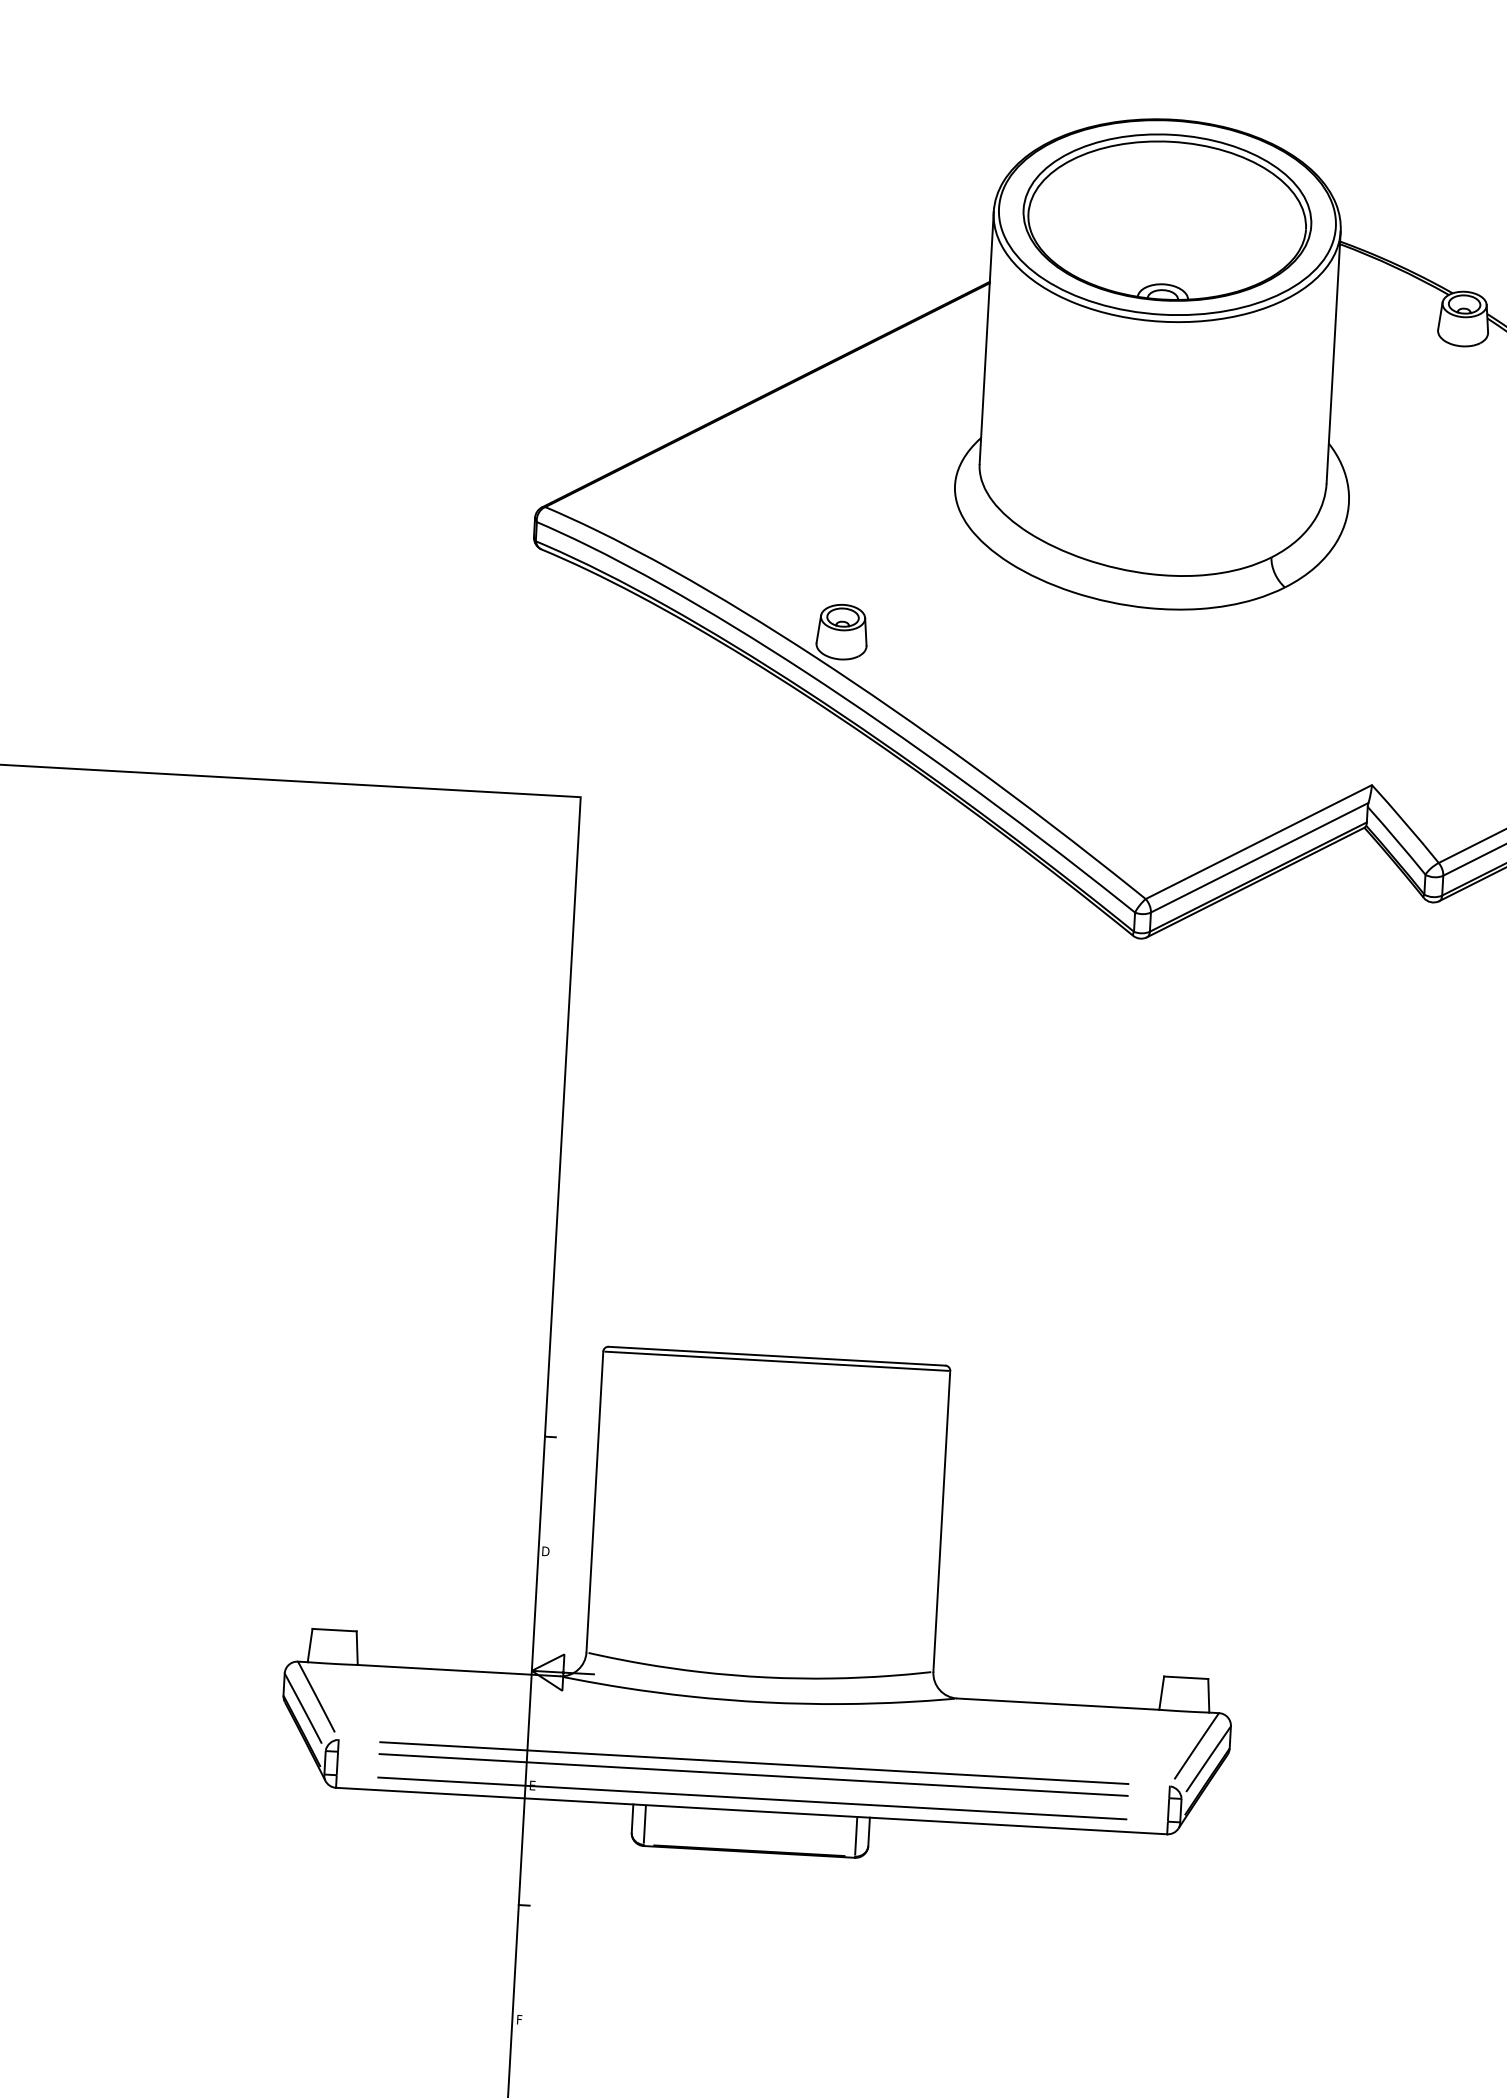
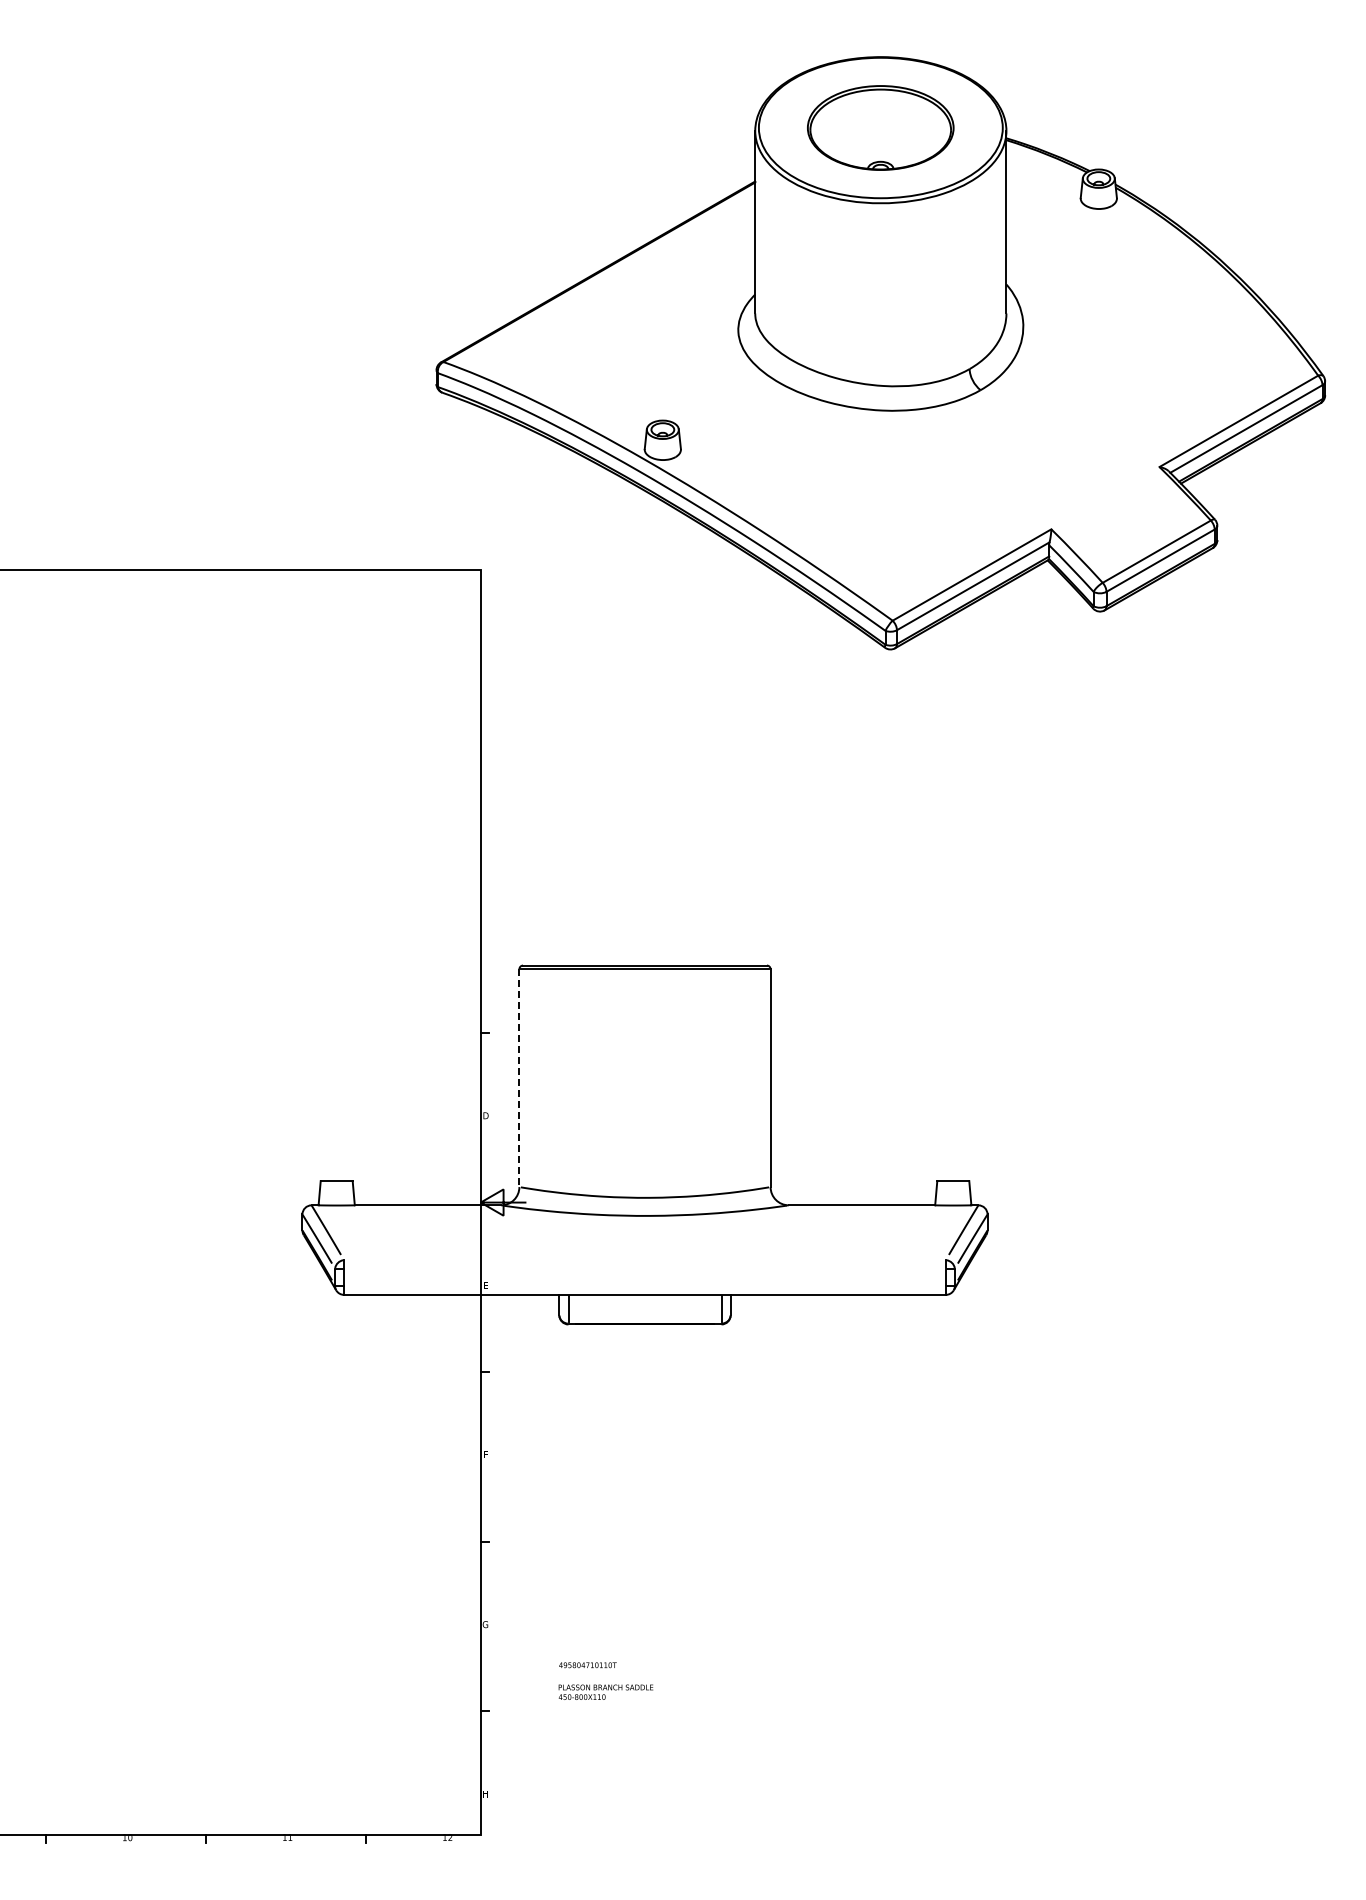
part: (1167, 216) -> (880, 127), size x0.7
line: (594, 1502) -> (519, 1078), solid -> dashed
line: (753, 1763) -> (644, 1260), removed
line: (752, 1774) -> (644, 1268), removed
line: (751, 1798) -> (644, 1285), removed

